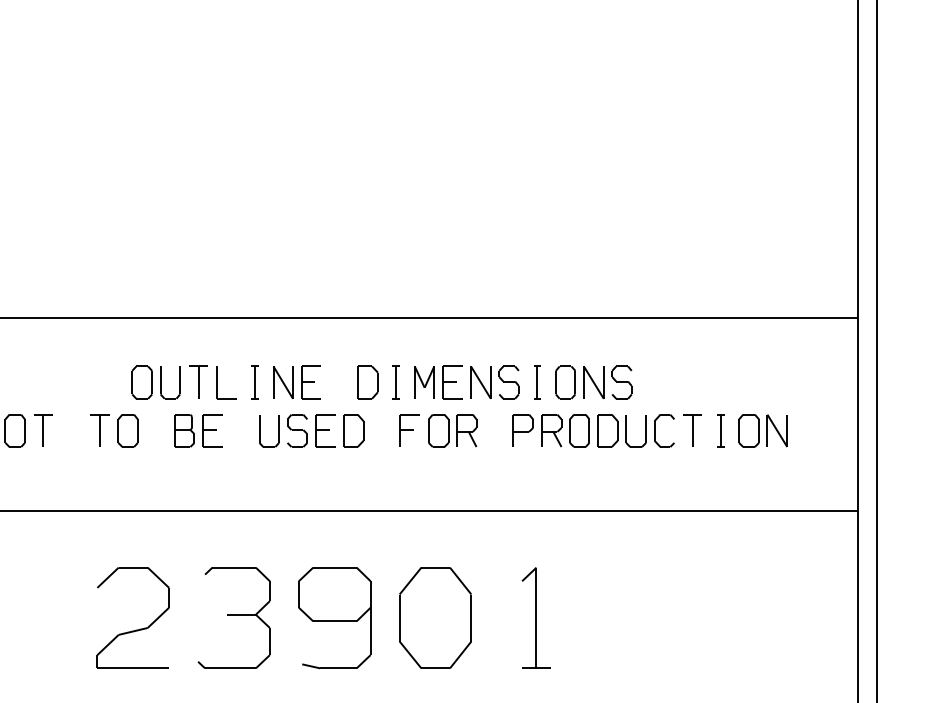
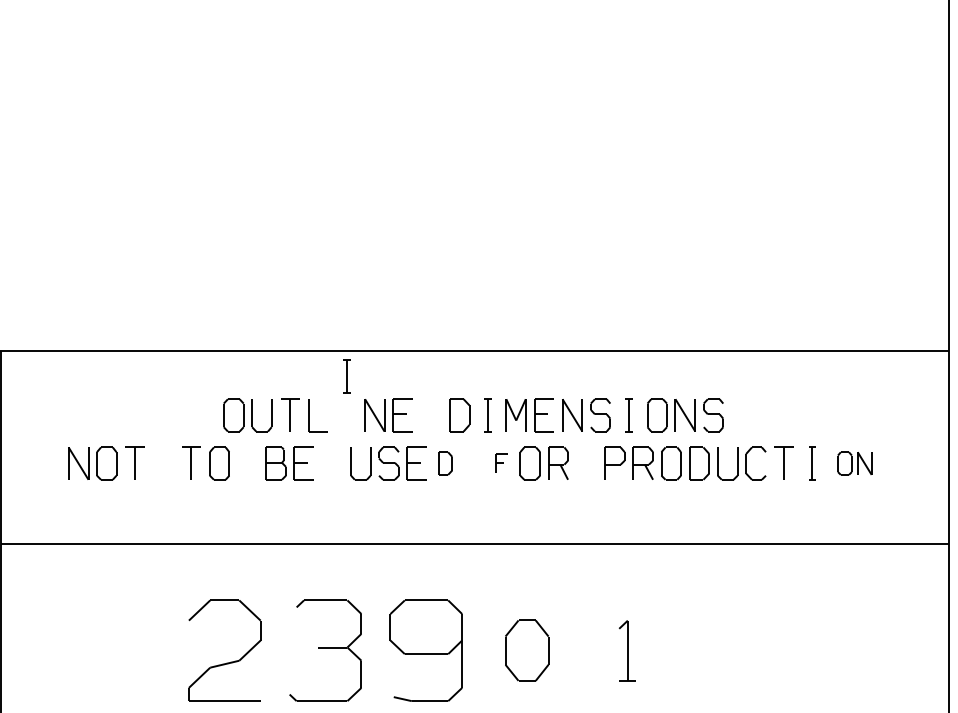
part: (254, 382) -> (346, 376), moved
part: (409, 429) -> (501, 462), size x0.6
part: (353, 430) -> (445, 463), size x0.7
part: (762, 430) -> (854, 463), size x0.7
part: (434, 617) -> (526, 650), size x0.6
part: (535, 617) -> (627, 650), size x0.6

